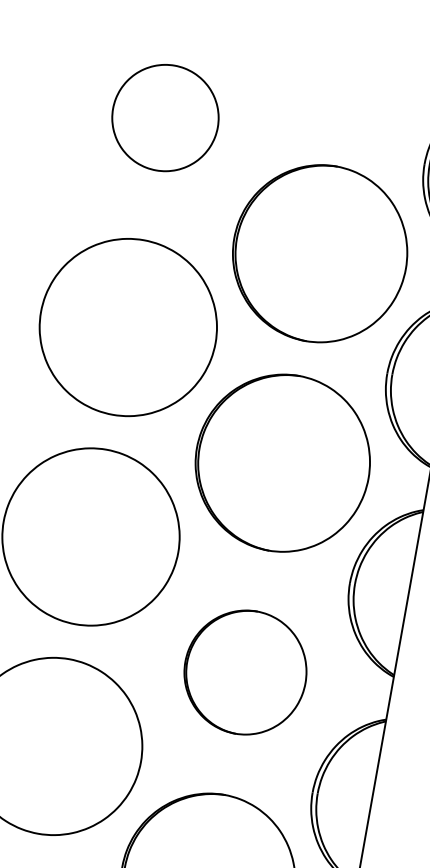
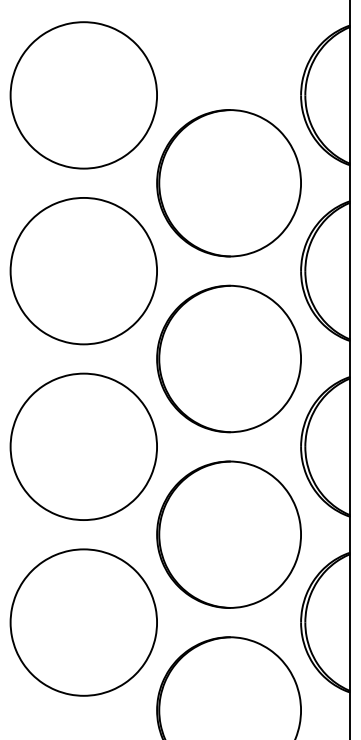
part: (165, 118) -> (83, 95), size x1.67
part: (244, 672) -> (228, 534), size x1.43

